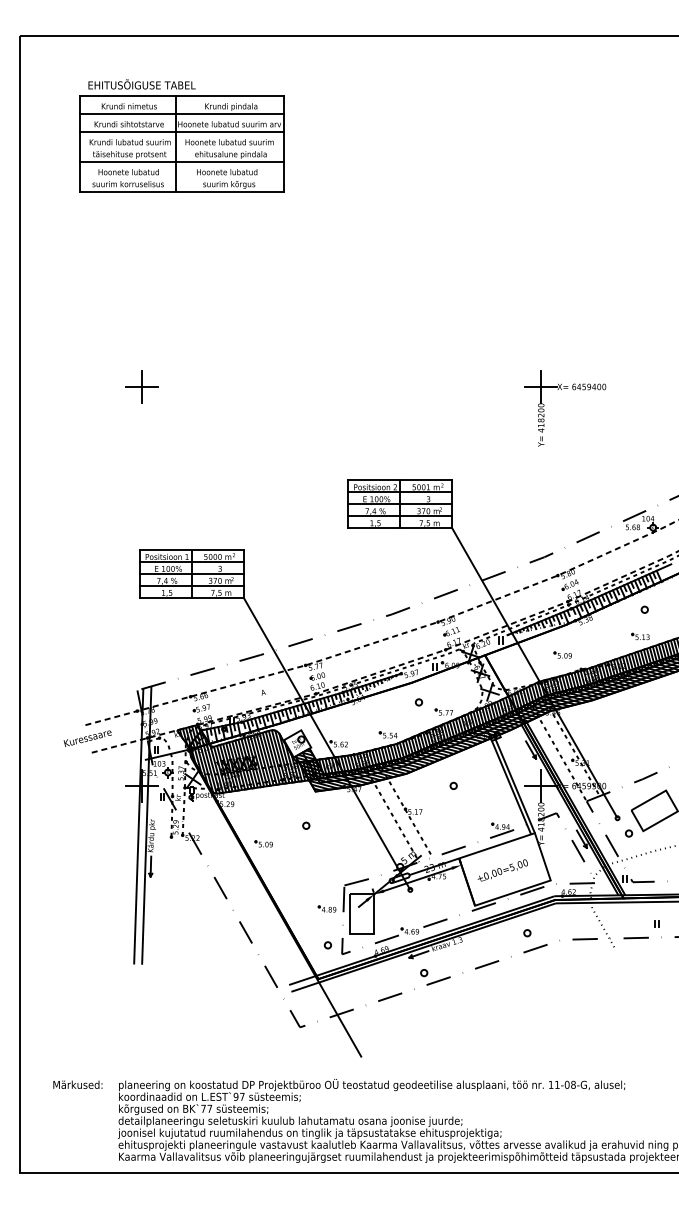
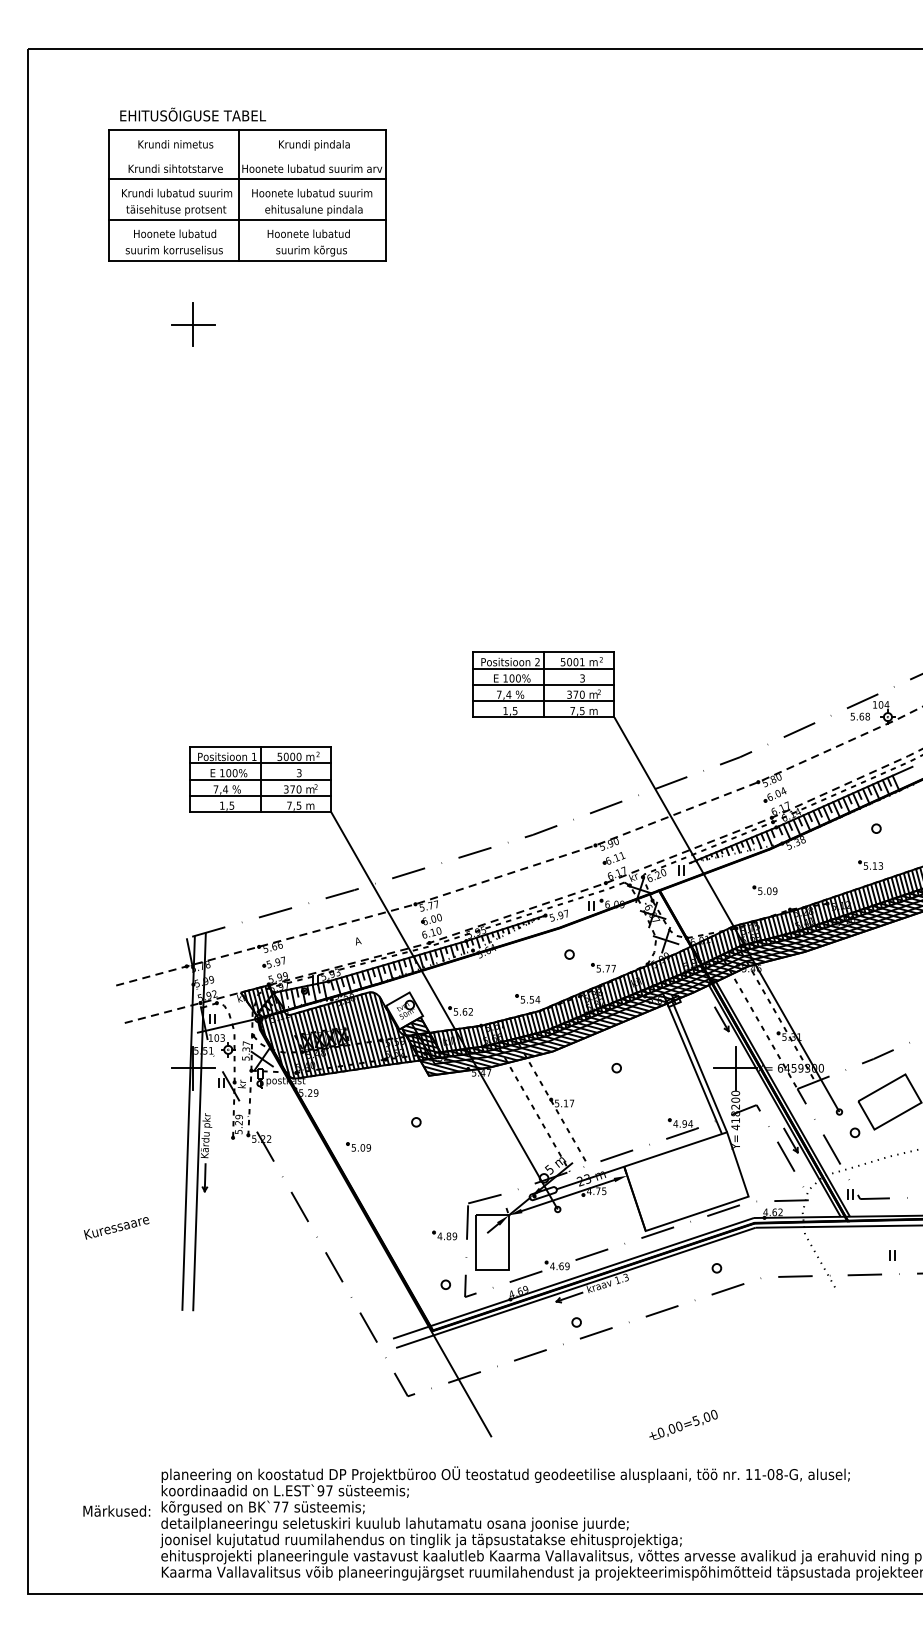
line: (181, 114) -> (246, 155), removed
part: (141, 386) -> (192, 323), moved
part: (561, 389) -> (763, 529), removed
text: (87, 738) -> (116, 1227), moved
text: (502, 870) -> (683, 1425), moved
text: (77, 1084) -> (116, 1510), moved

